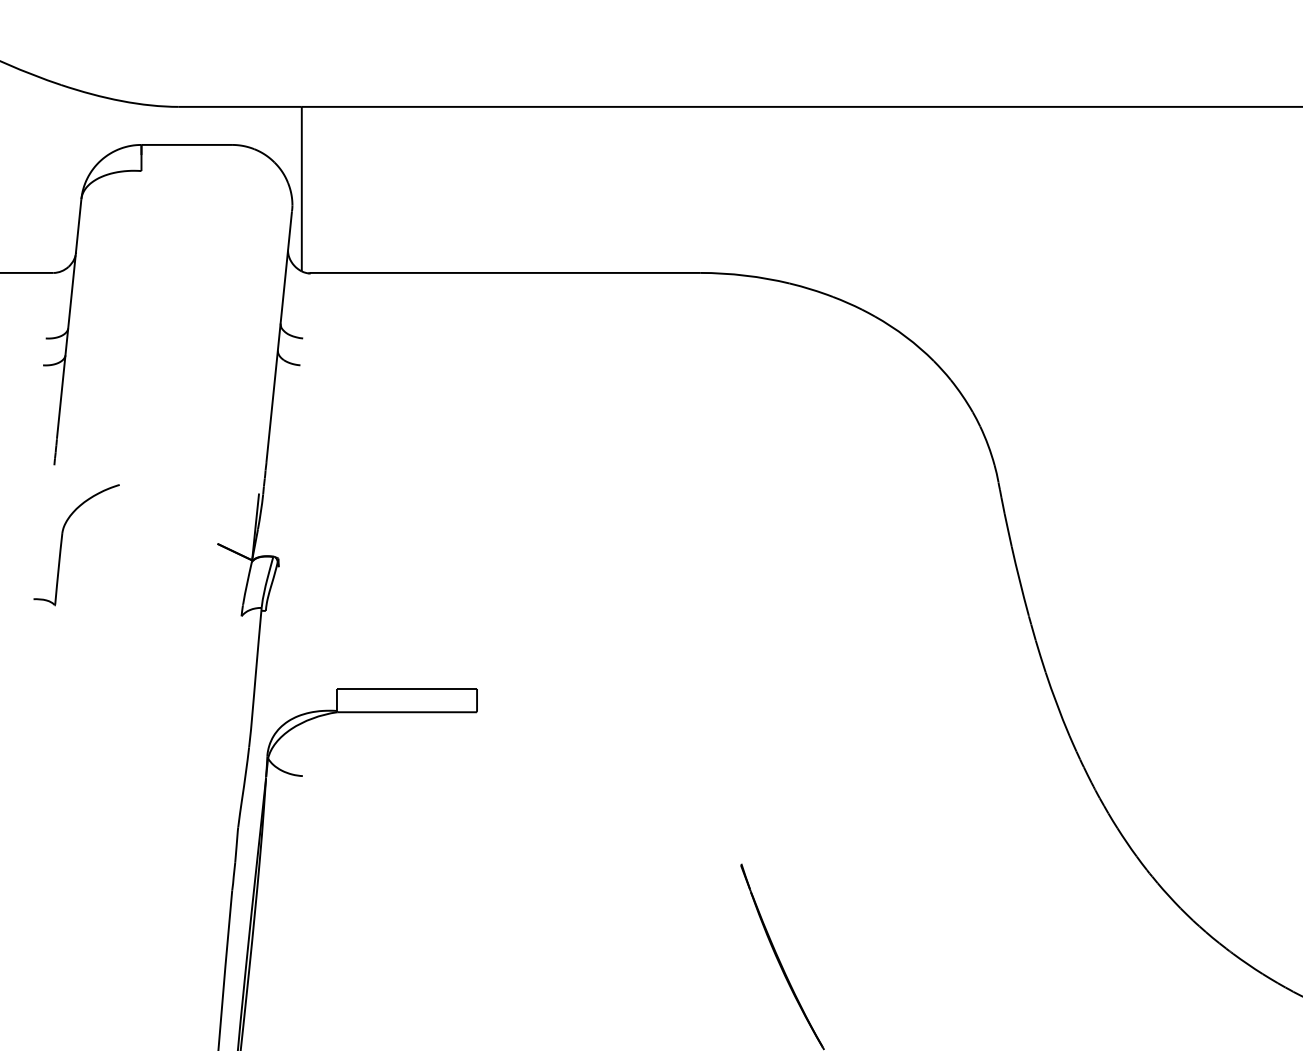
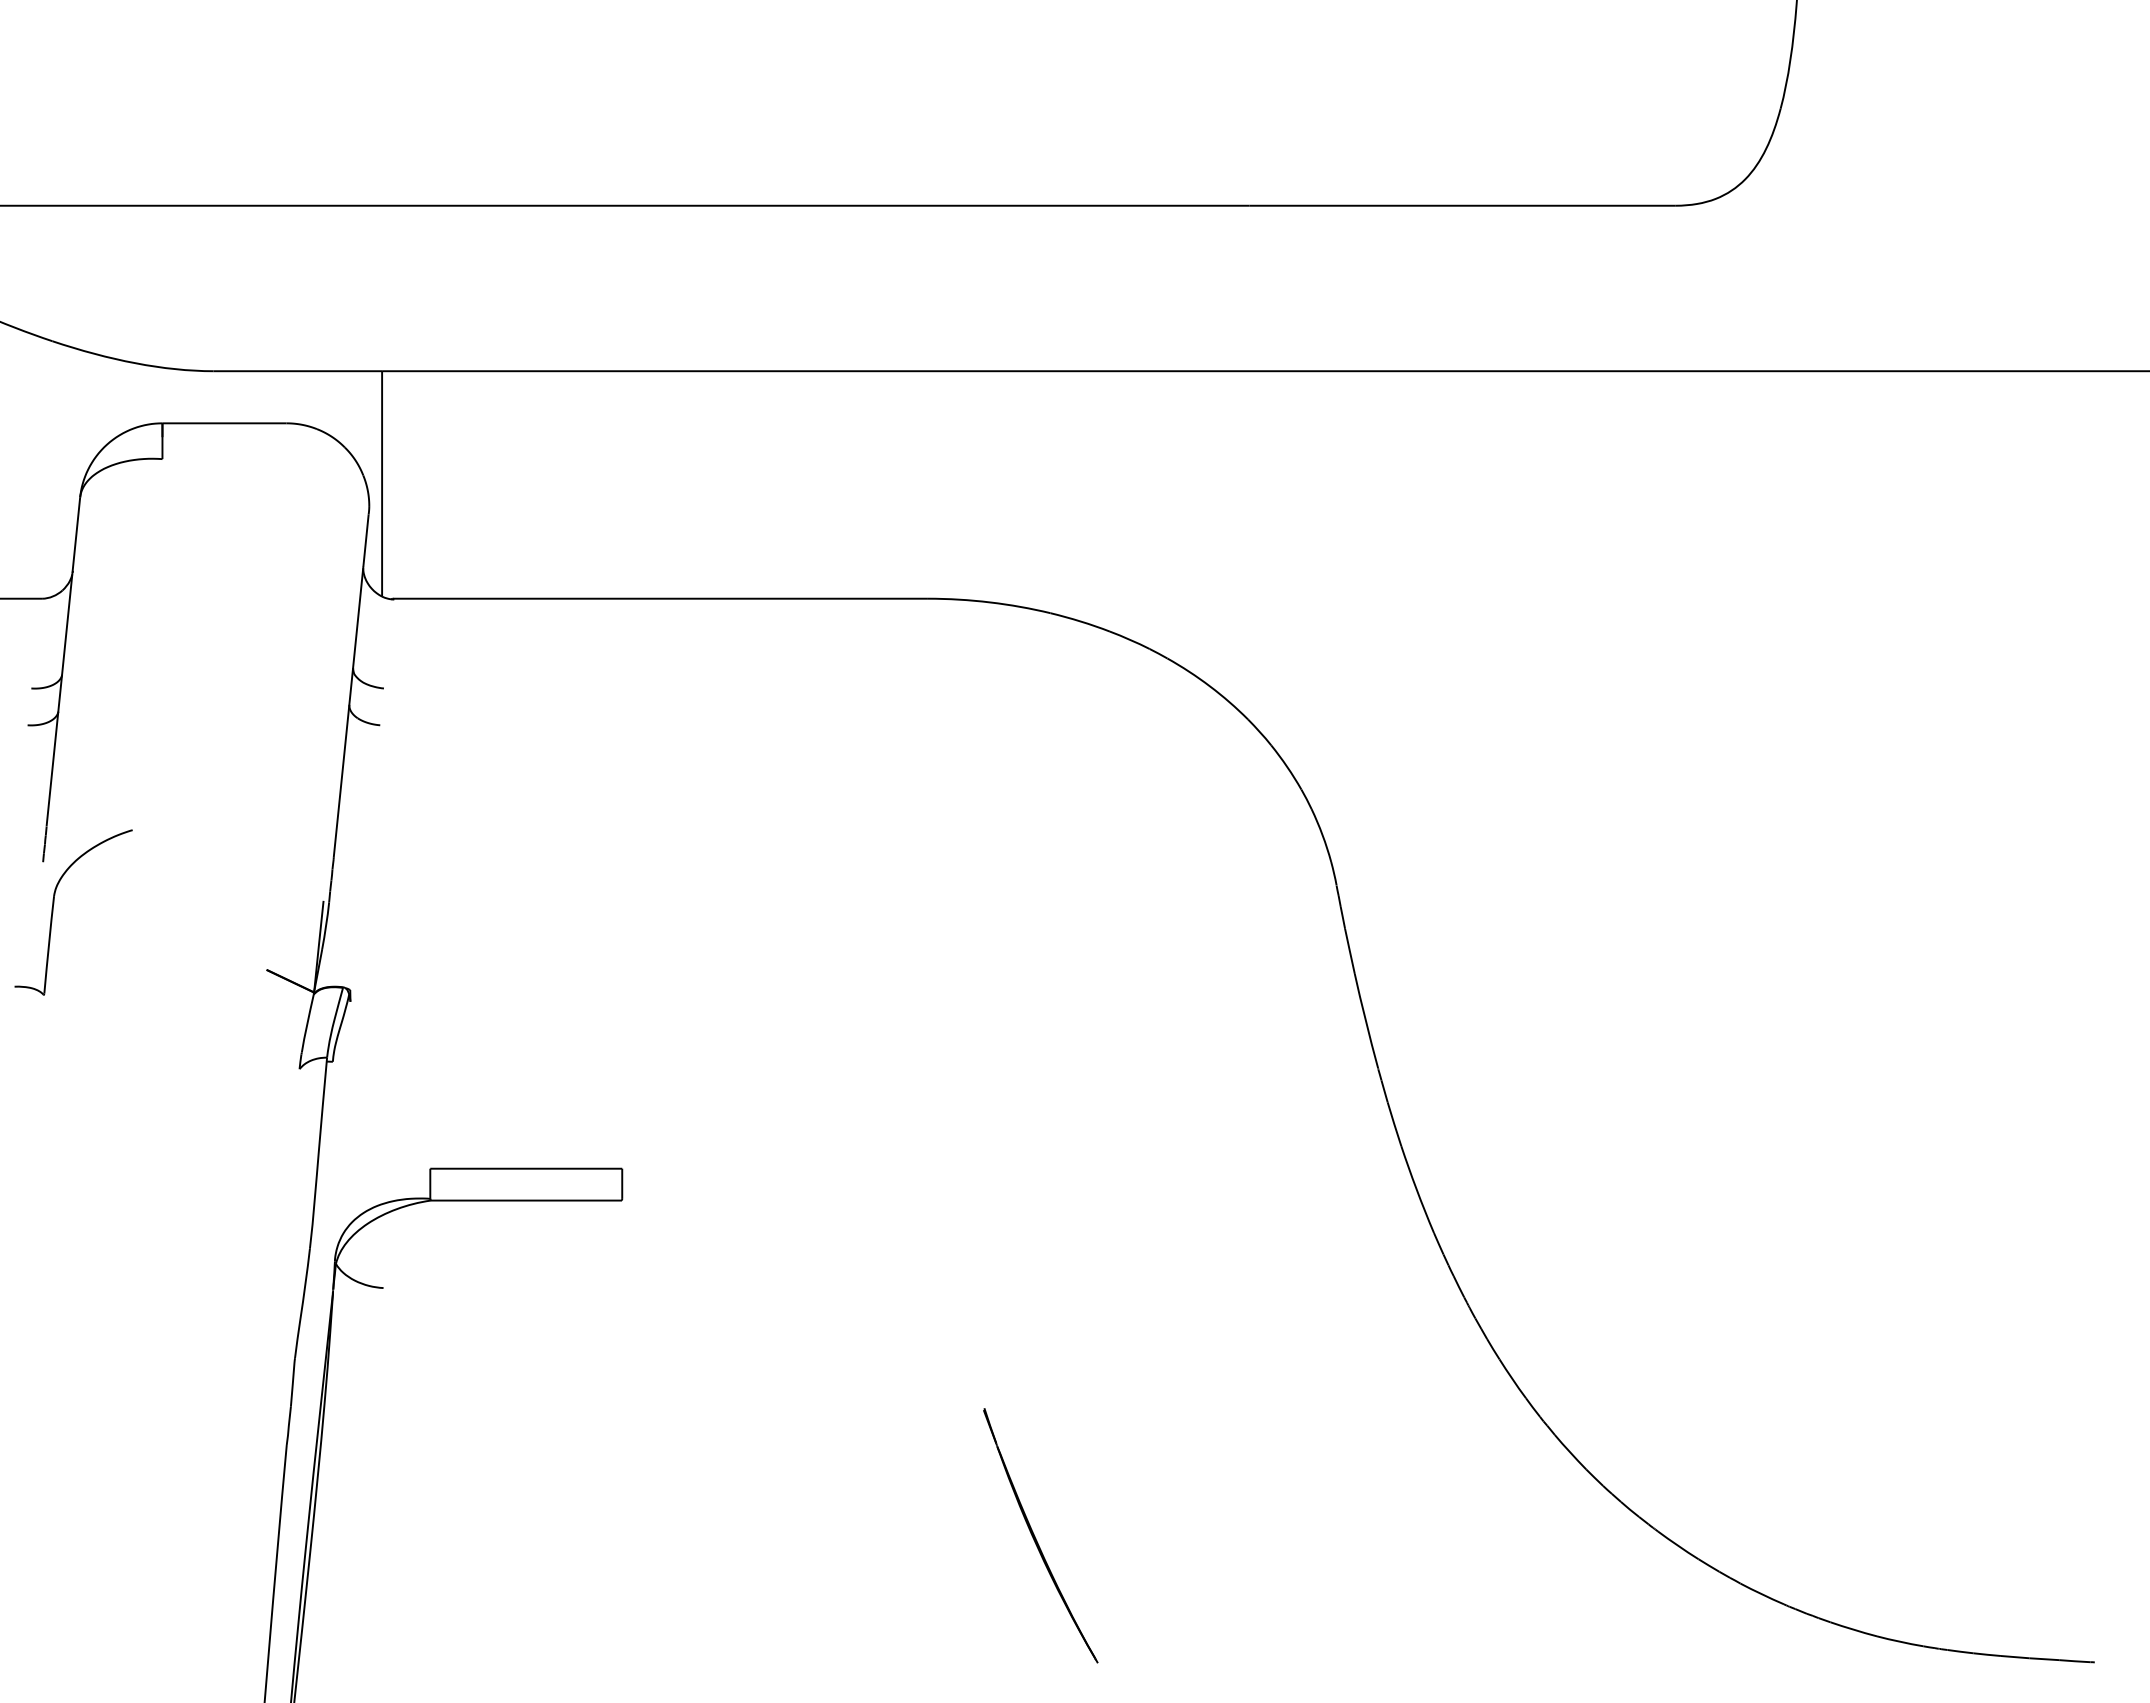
part: (61, 545) -> (53, 912), moved

